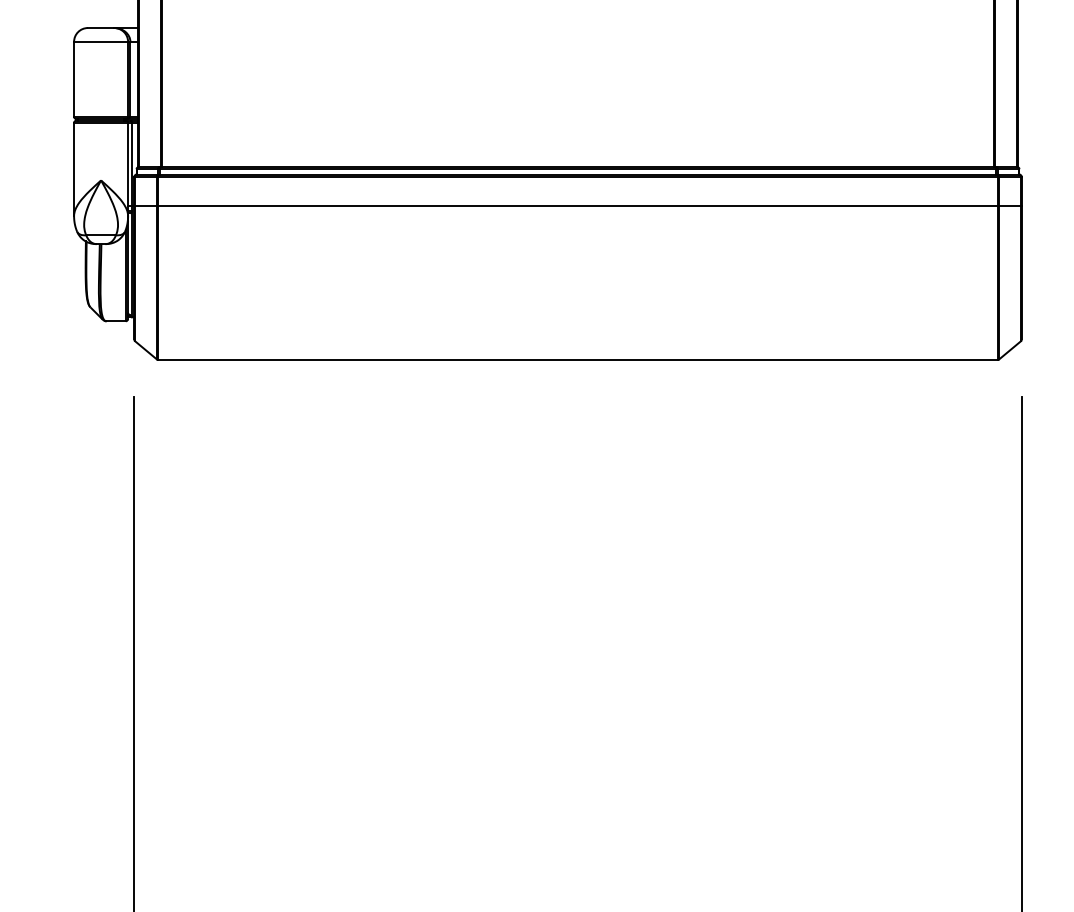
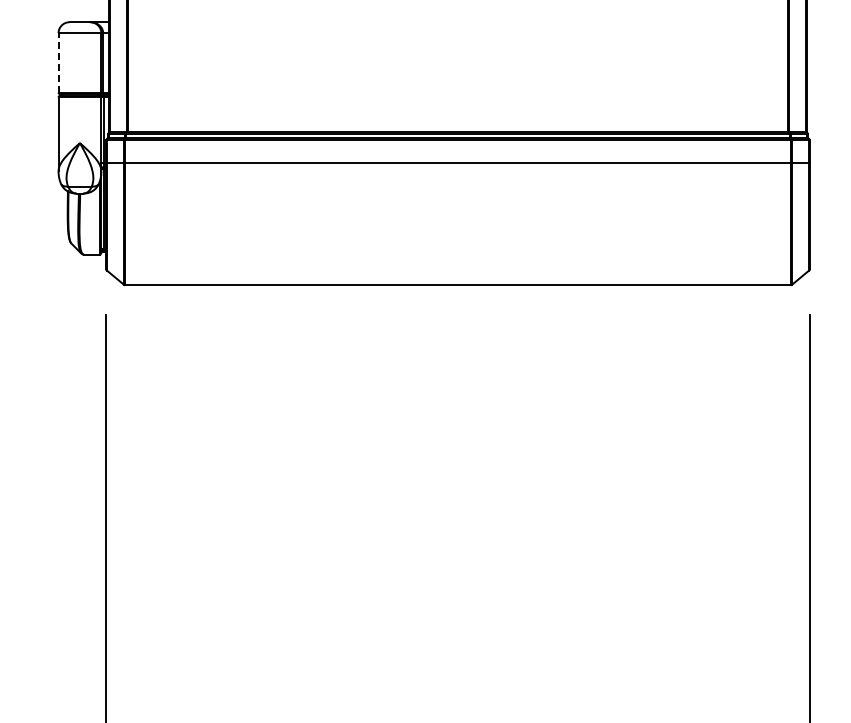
line: (74, 78) -> (58, 62), solid -> dashed

